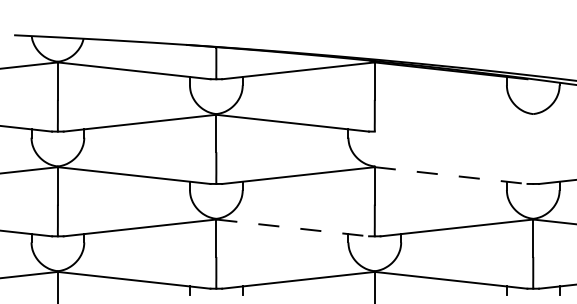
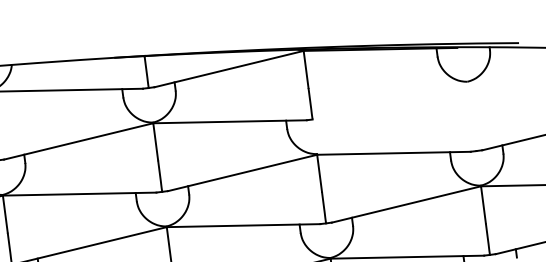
line: (451, 175) -> (394, 153), dashed -> solid
line: (292, 227) -> (243, 225), dashed -> solid

